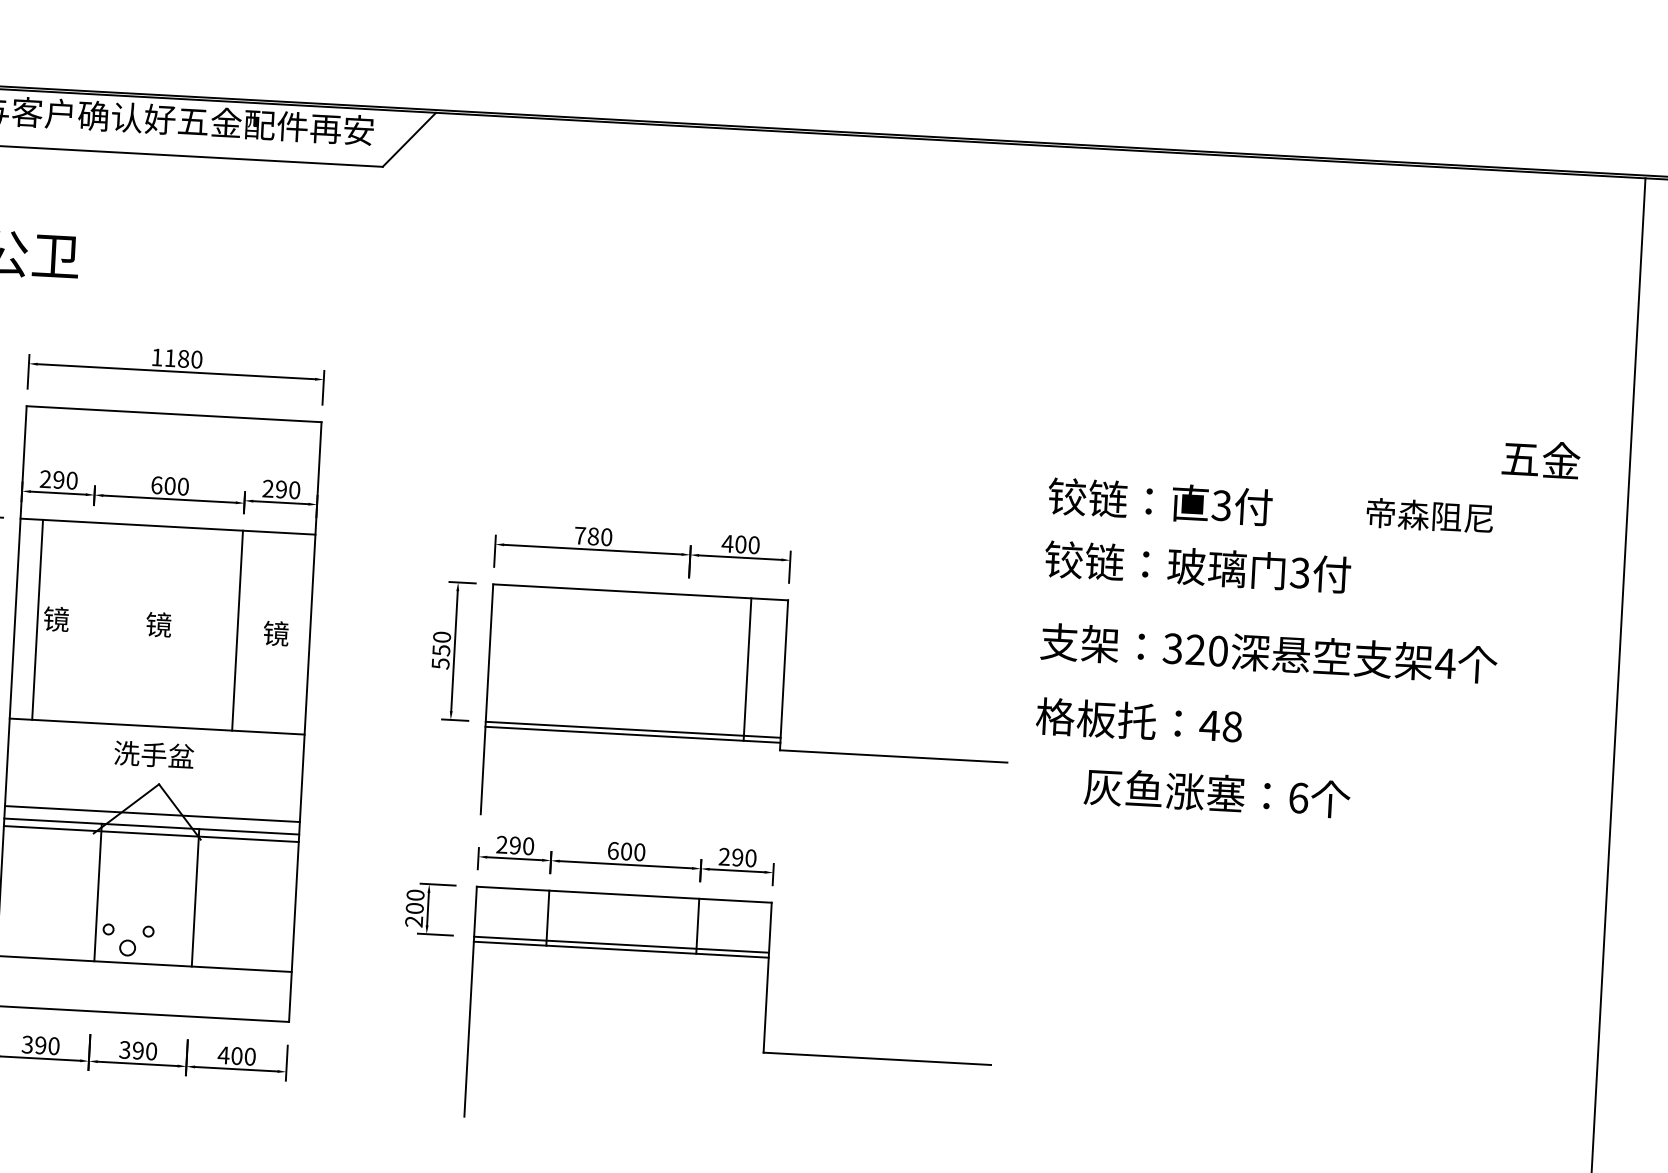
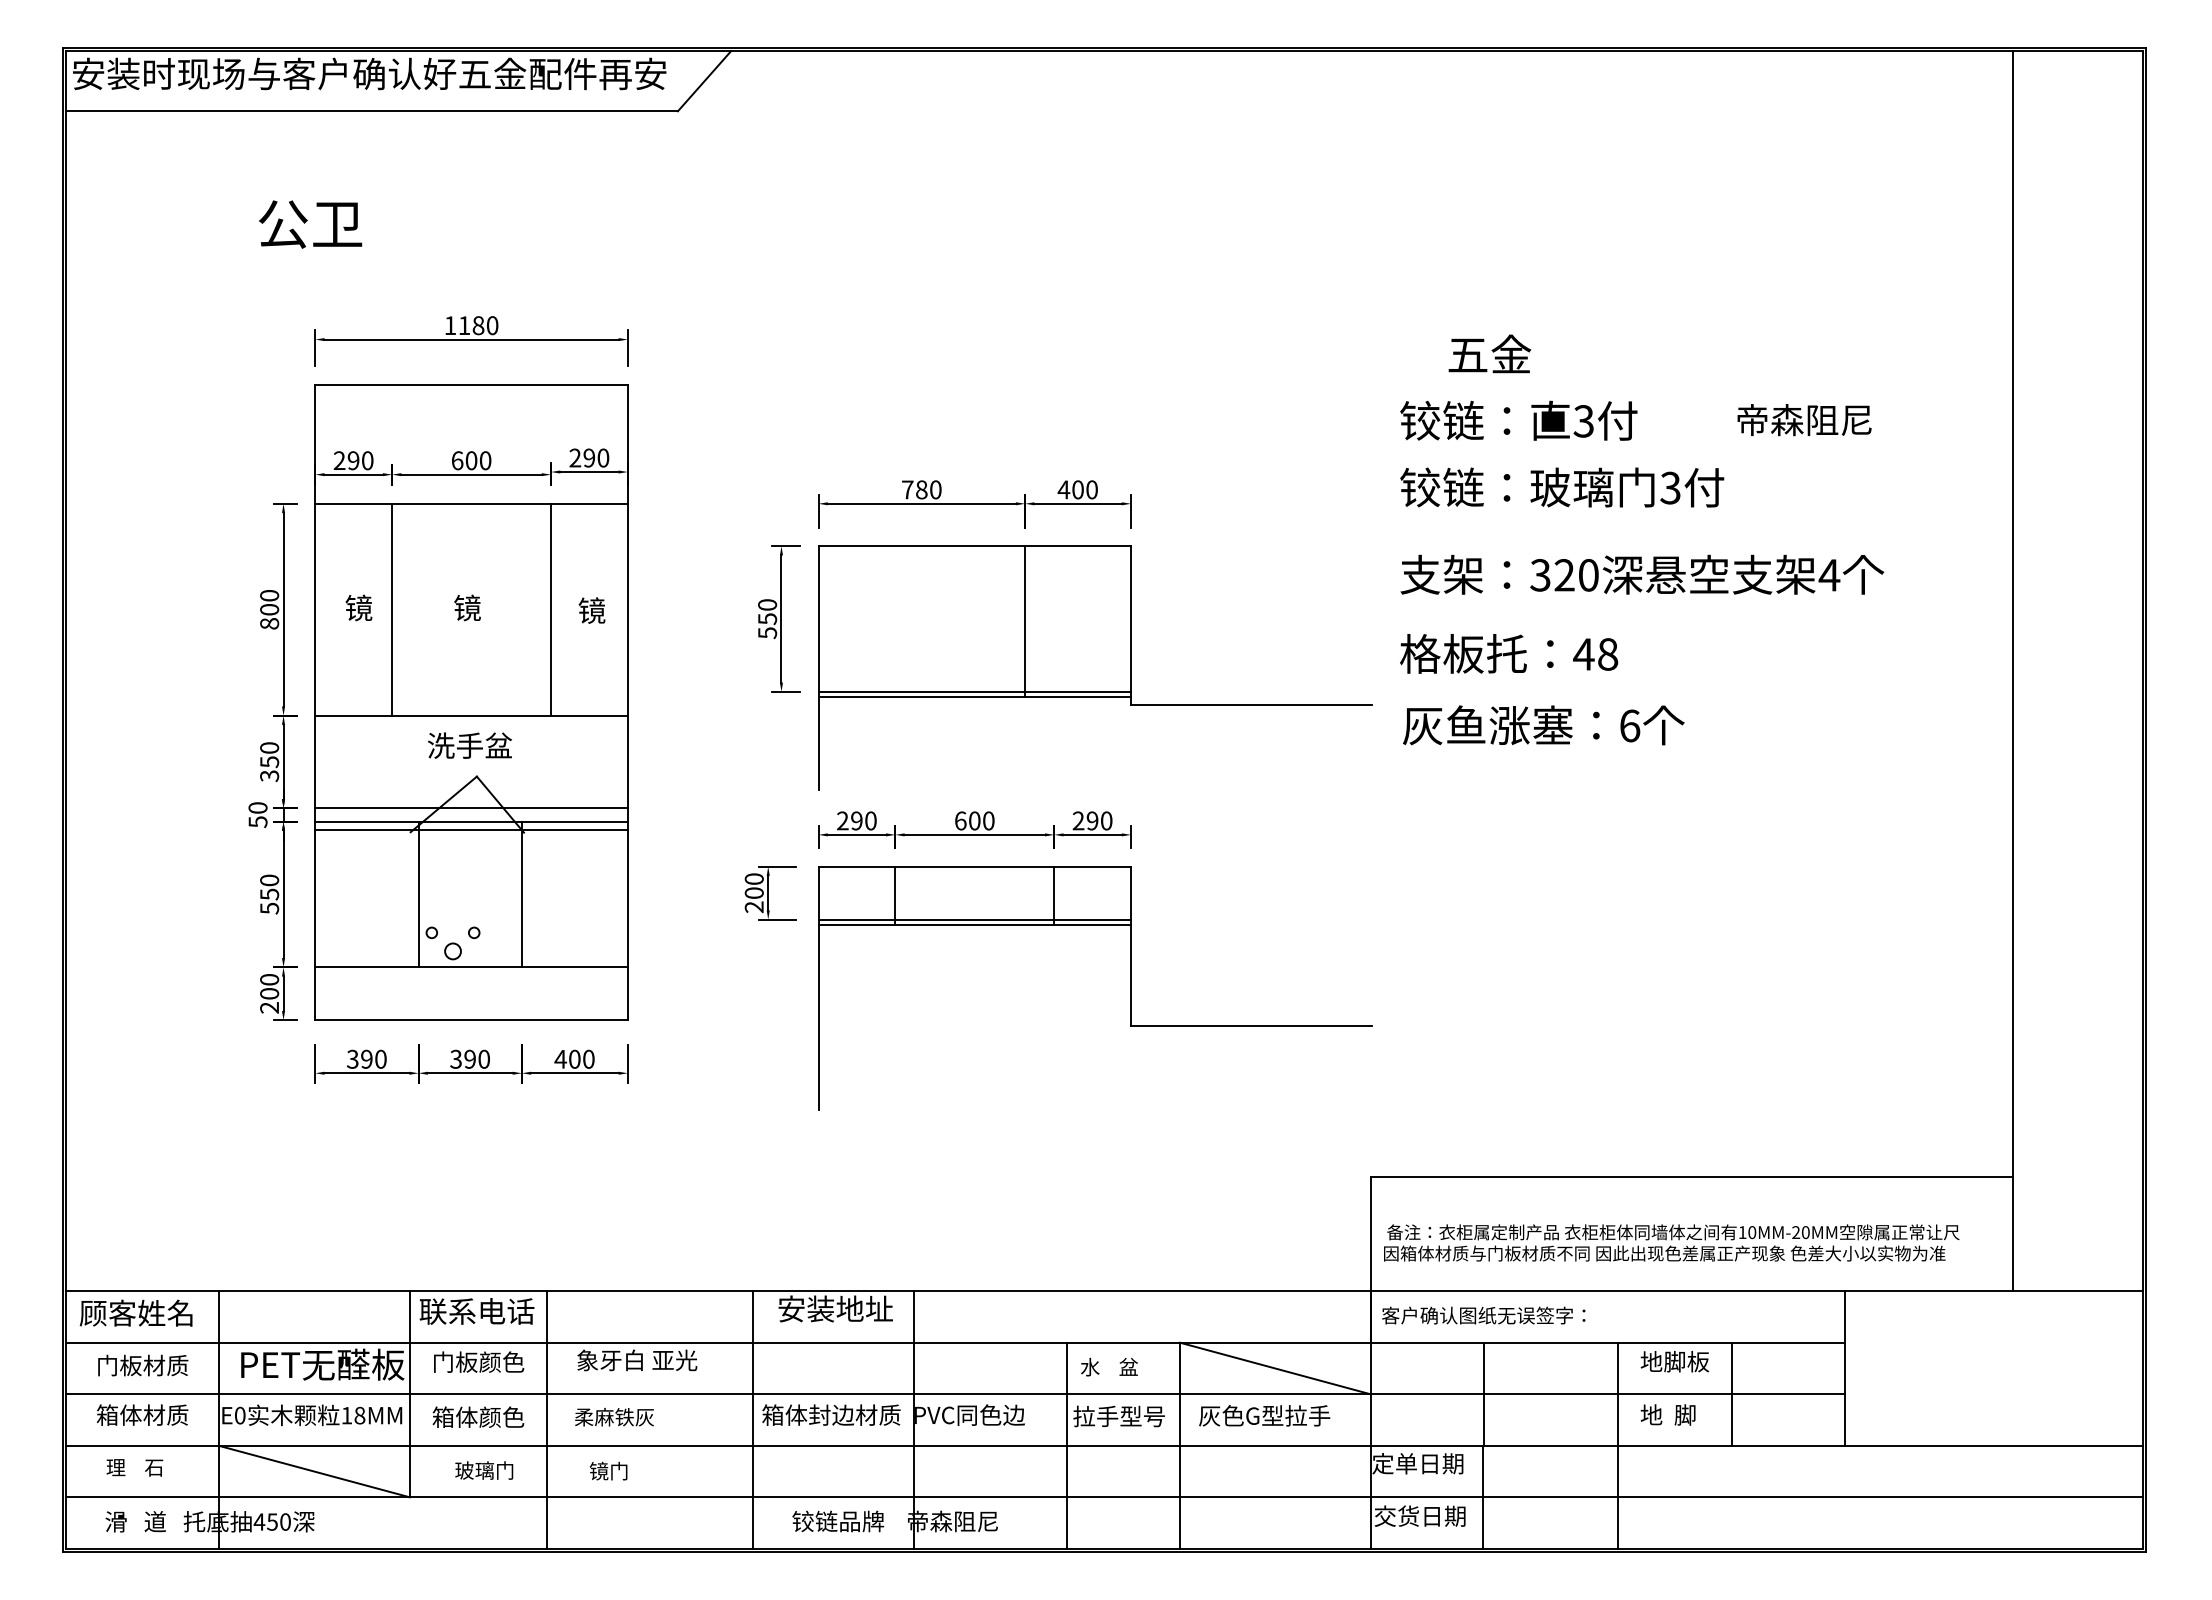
text: (1540, 458) -> (1489, 353), moved
line: (37, 619) -> (392, 609), moved
line: (747, 669) -> (1025, 621), moved
text: (1217, 793) -> (1543, 725), moved

